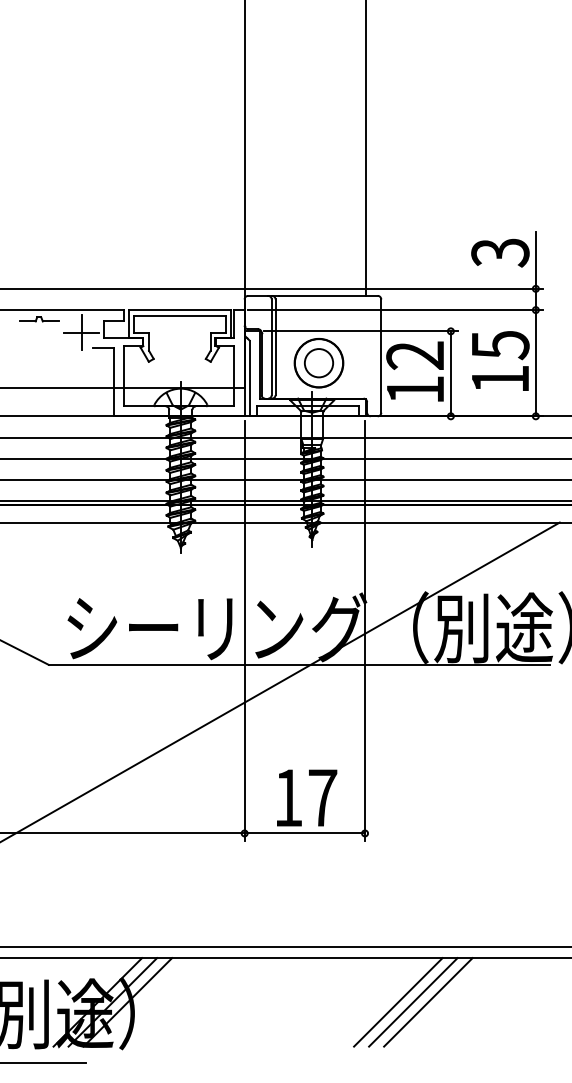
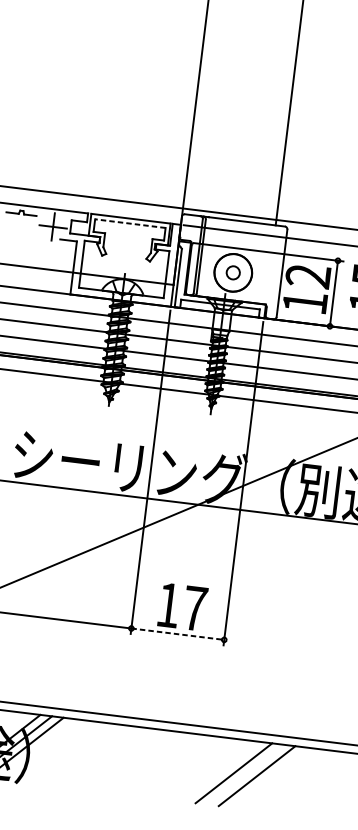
line: (179, 316) -> (130, 223), solid -> dashed
circle: (318, 363) -> (232, 273), size x0.6
line: (305, 833) -> (178, 634), solid -> dashed
line: (413, 1002) -> (245, 774), removed

